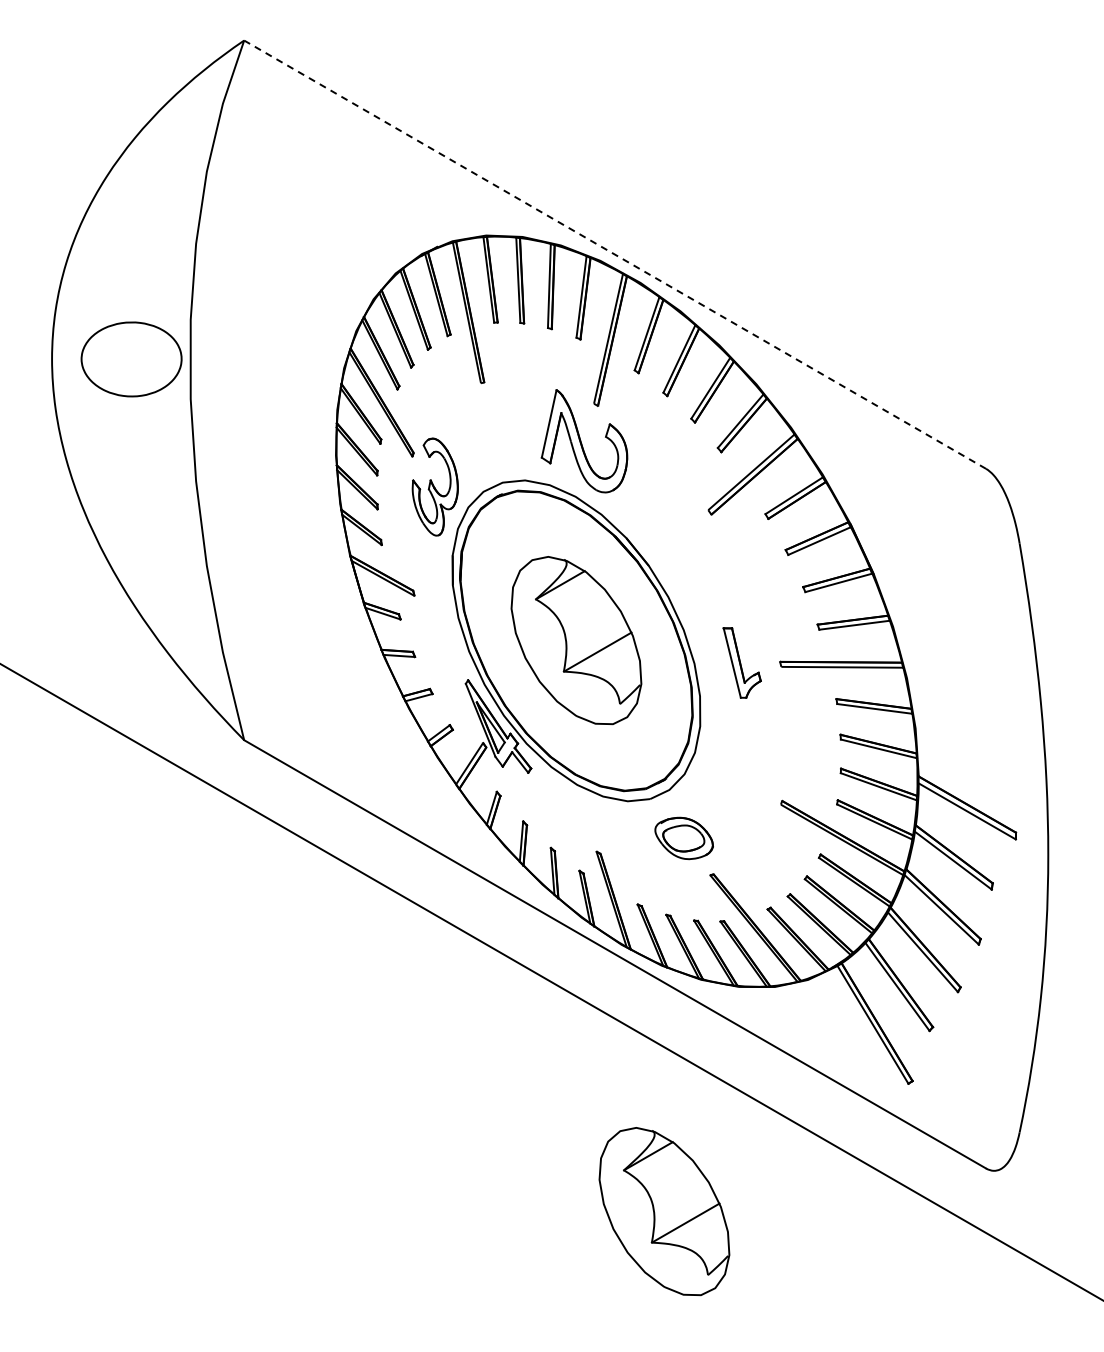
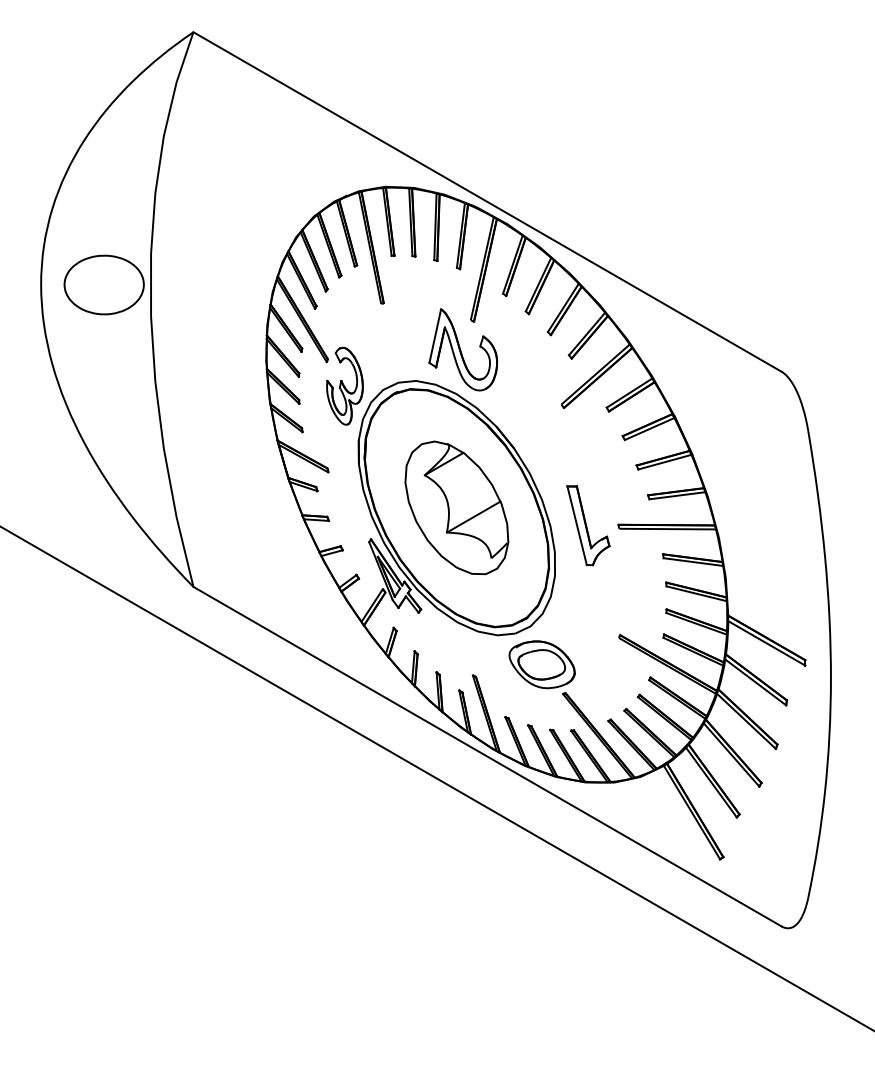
line: (614, 254) -> (487, 201), dashed -> solid
part: (741, 662) -> (587, 525), size x1.43
part: (684, 838) -> (542, 664), size x1.43
part: (664, 1211) -> (526, 960), removed

